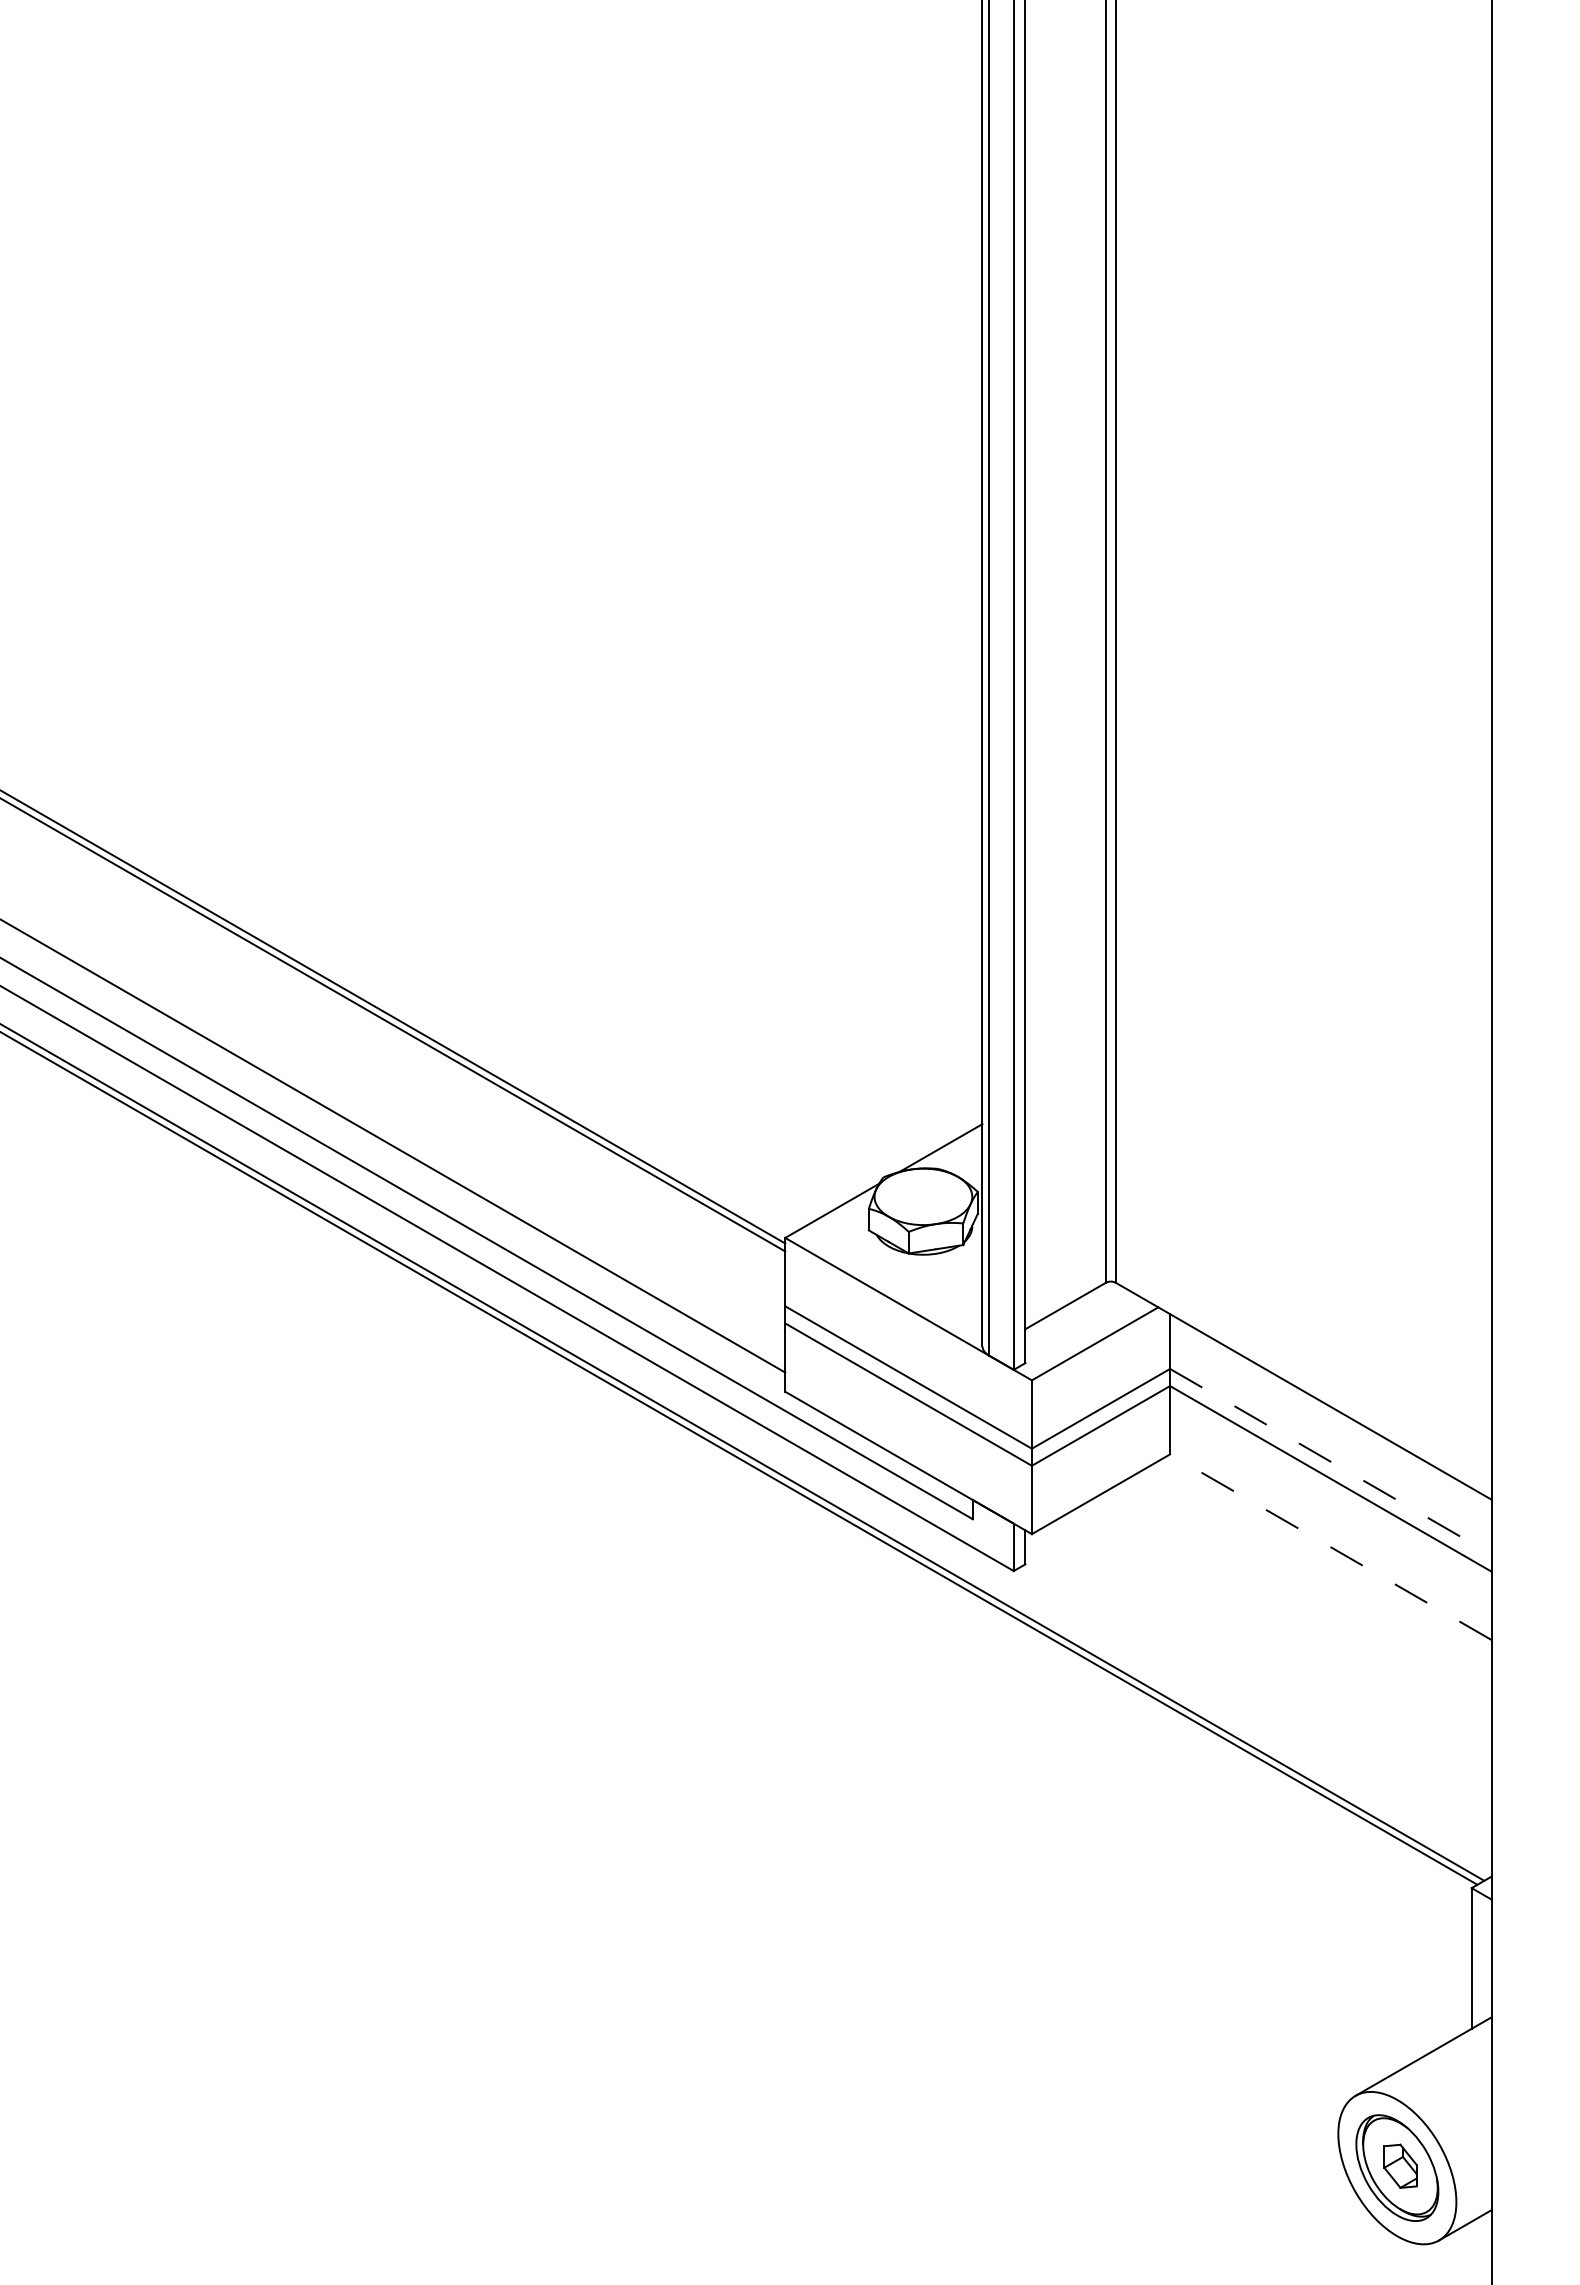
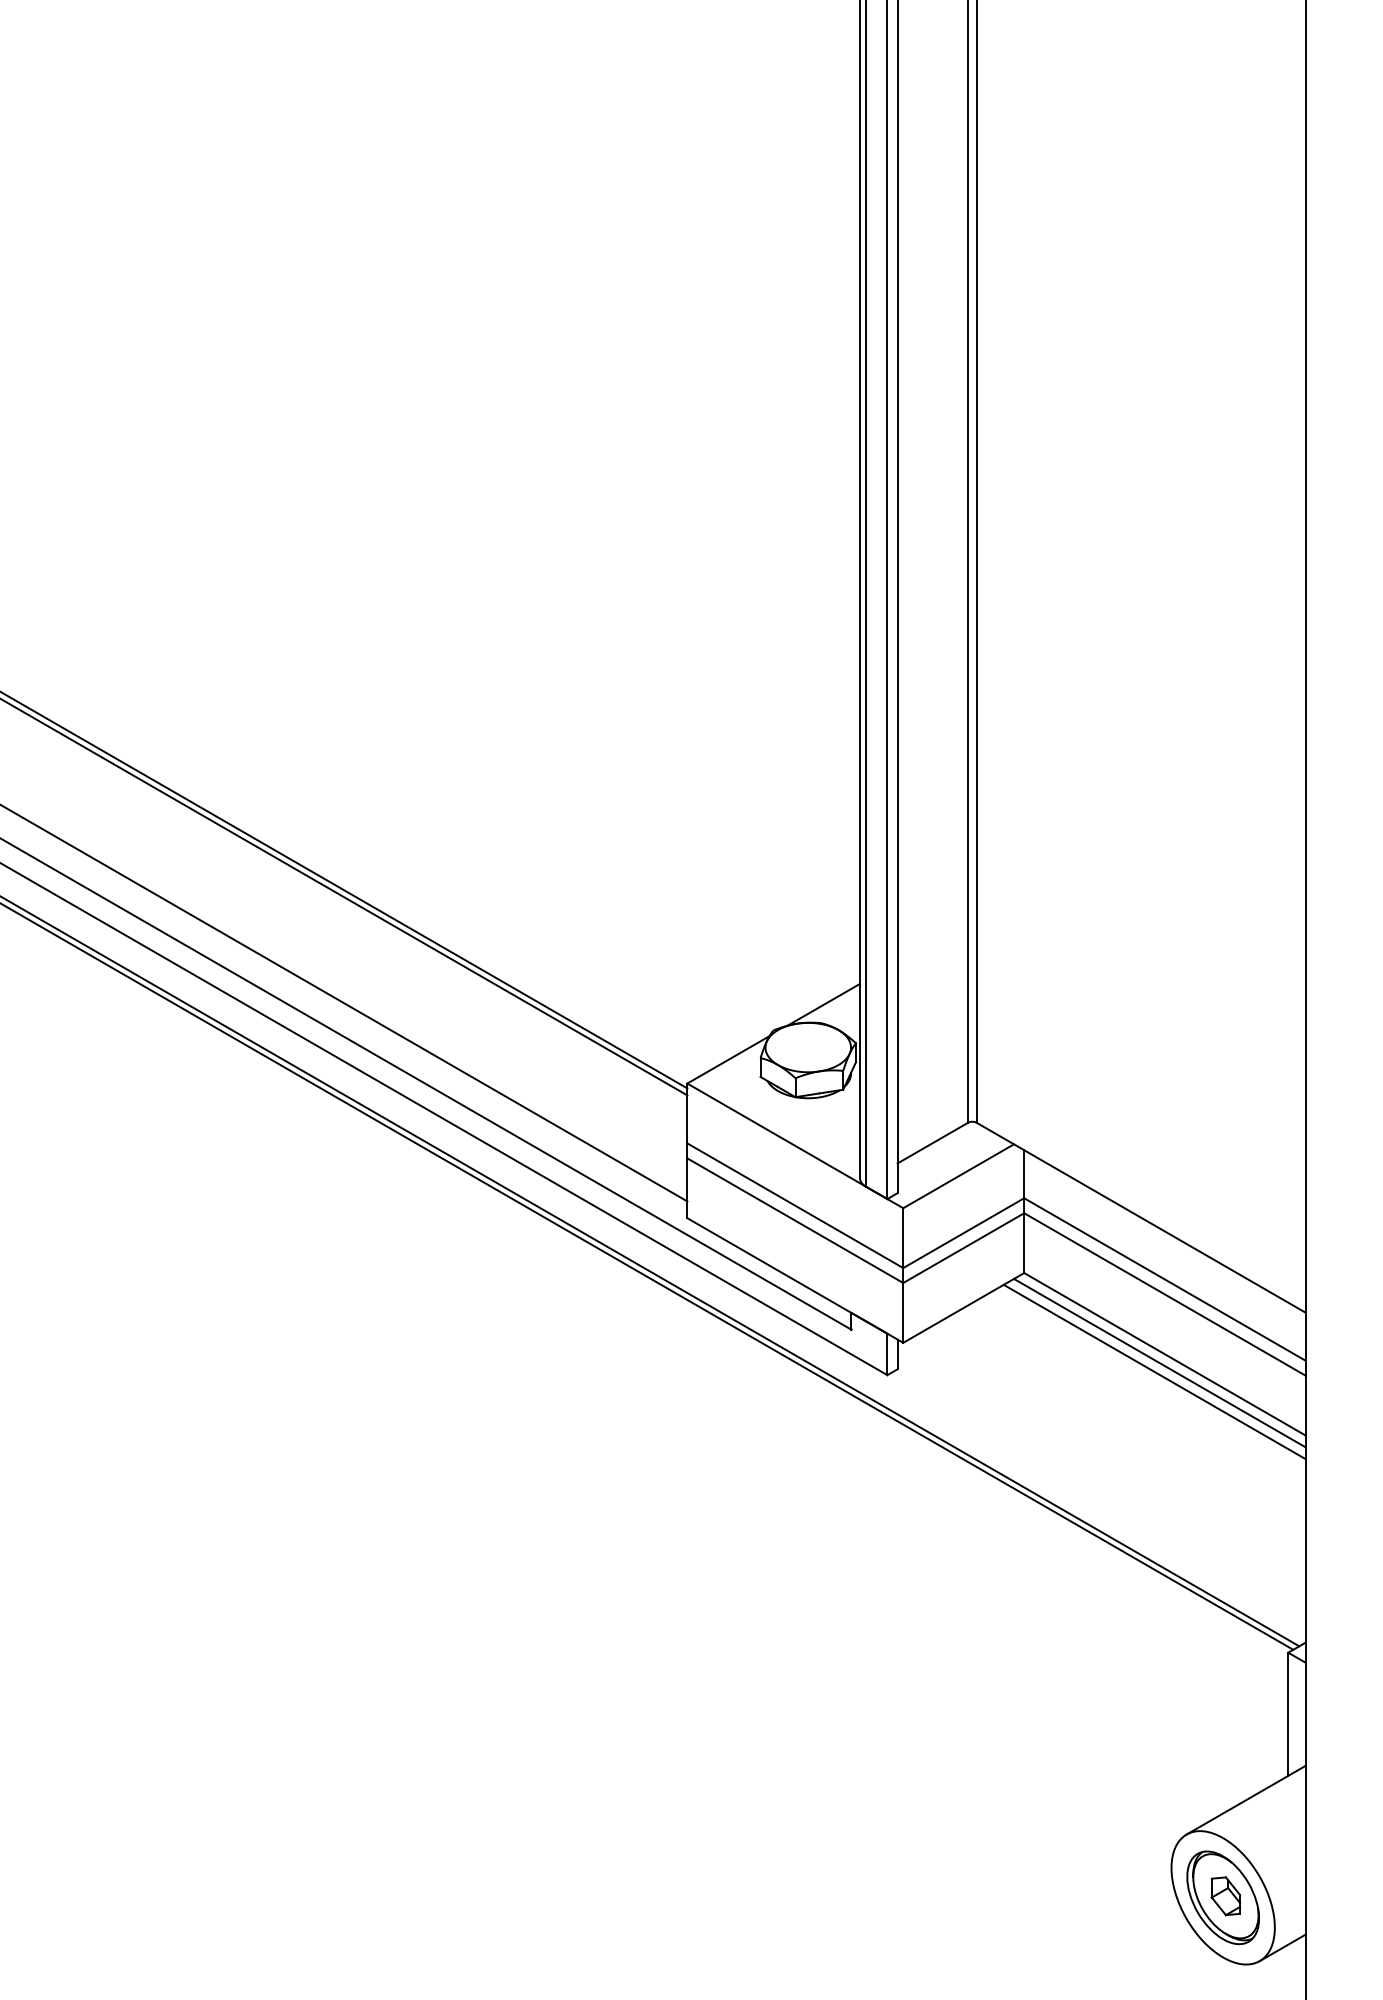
line: (1330, 1461) -> (1164, 1279), dashed -> solid
line: (1330, 1547) -> (1164, 1354), dashed -> solid
line: (1324, 1557) -> (1159, 1363), added
line: (1318, 1567) -> (1154, 1372), added

